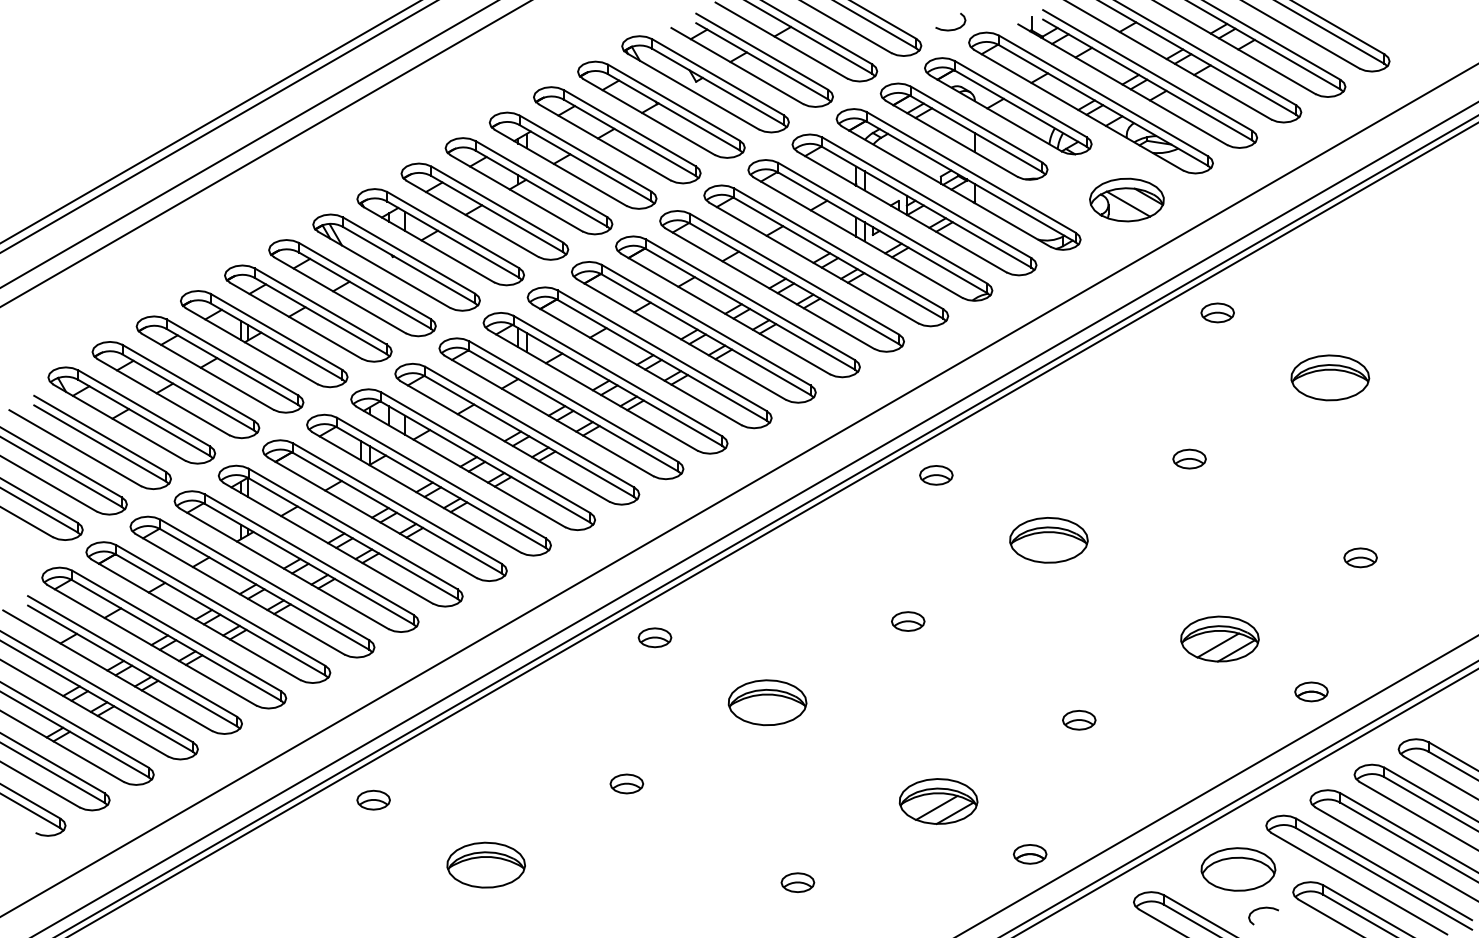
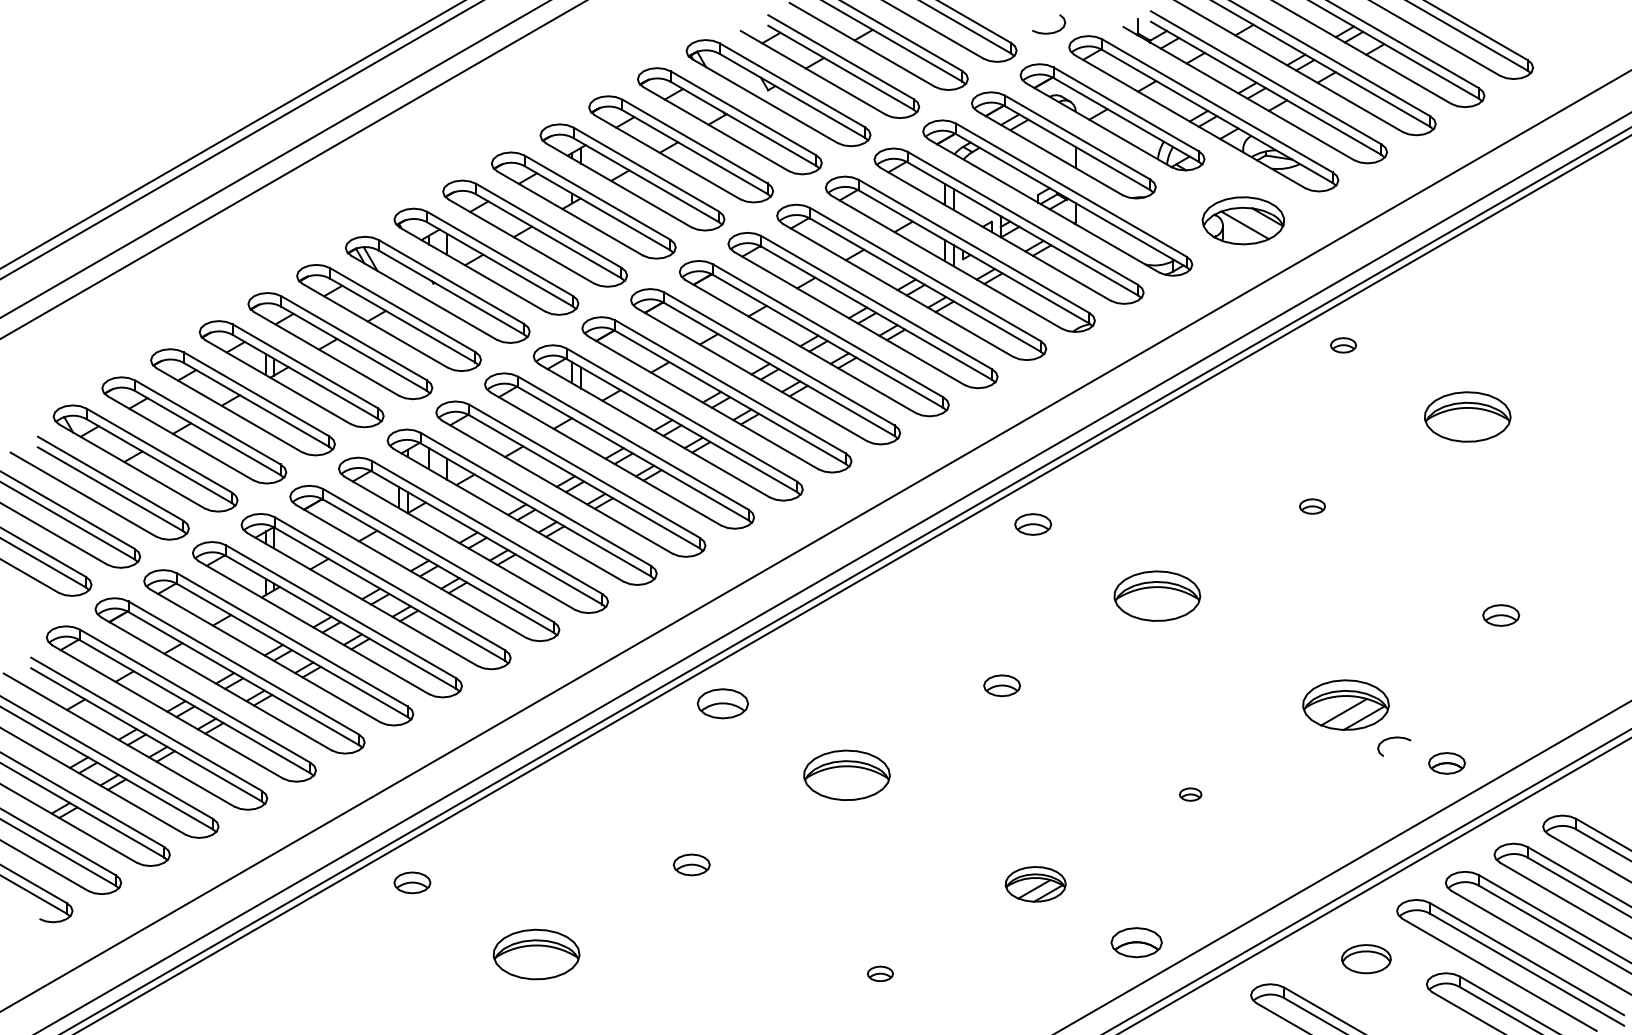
part: (1217, 313) -> (1343, 345), size x0.7
part: (1189, 459) -> (1312, 506), size x0.7
part: (654, 637) -> (722, 703), size x1.4
part: (1078, 720) -> (1190, 794), size x0.6
part: (938, 801) -> (1035, 884), size x0.7
part: (1030, 854) -> (1136, 942), size x1.4
part: (1238, 868) -> (1366, 958), size x0.6
part: (797, 882) -> (880, 973), size x0.7
curve: (1263, 908) -> (1394, 738), moved

